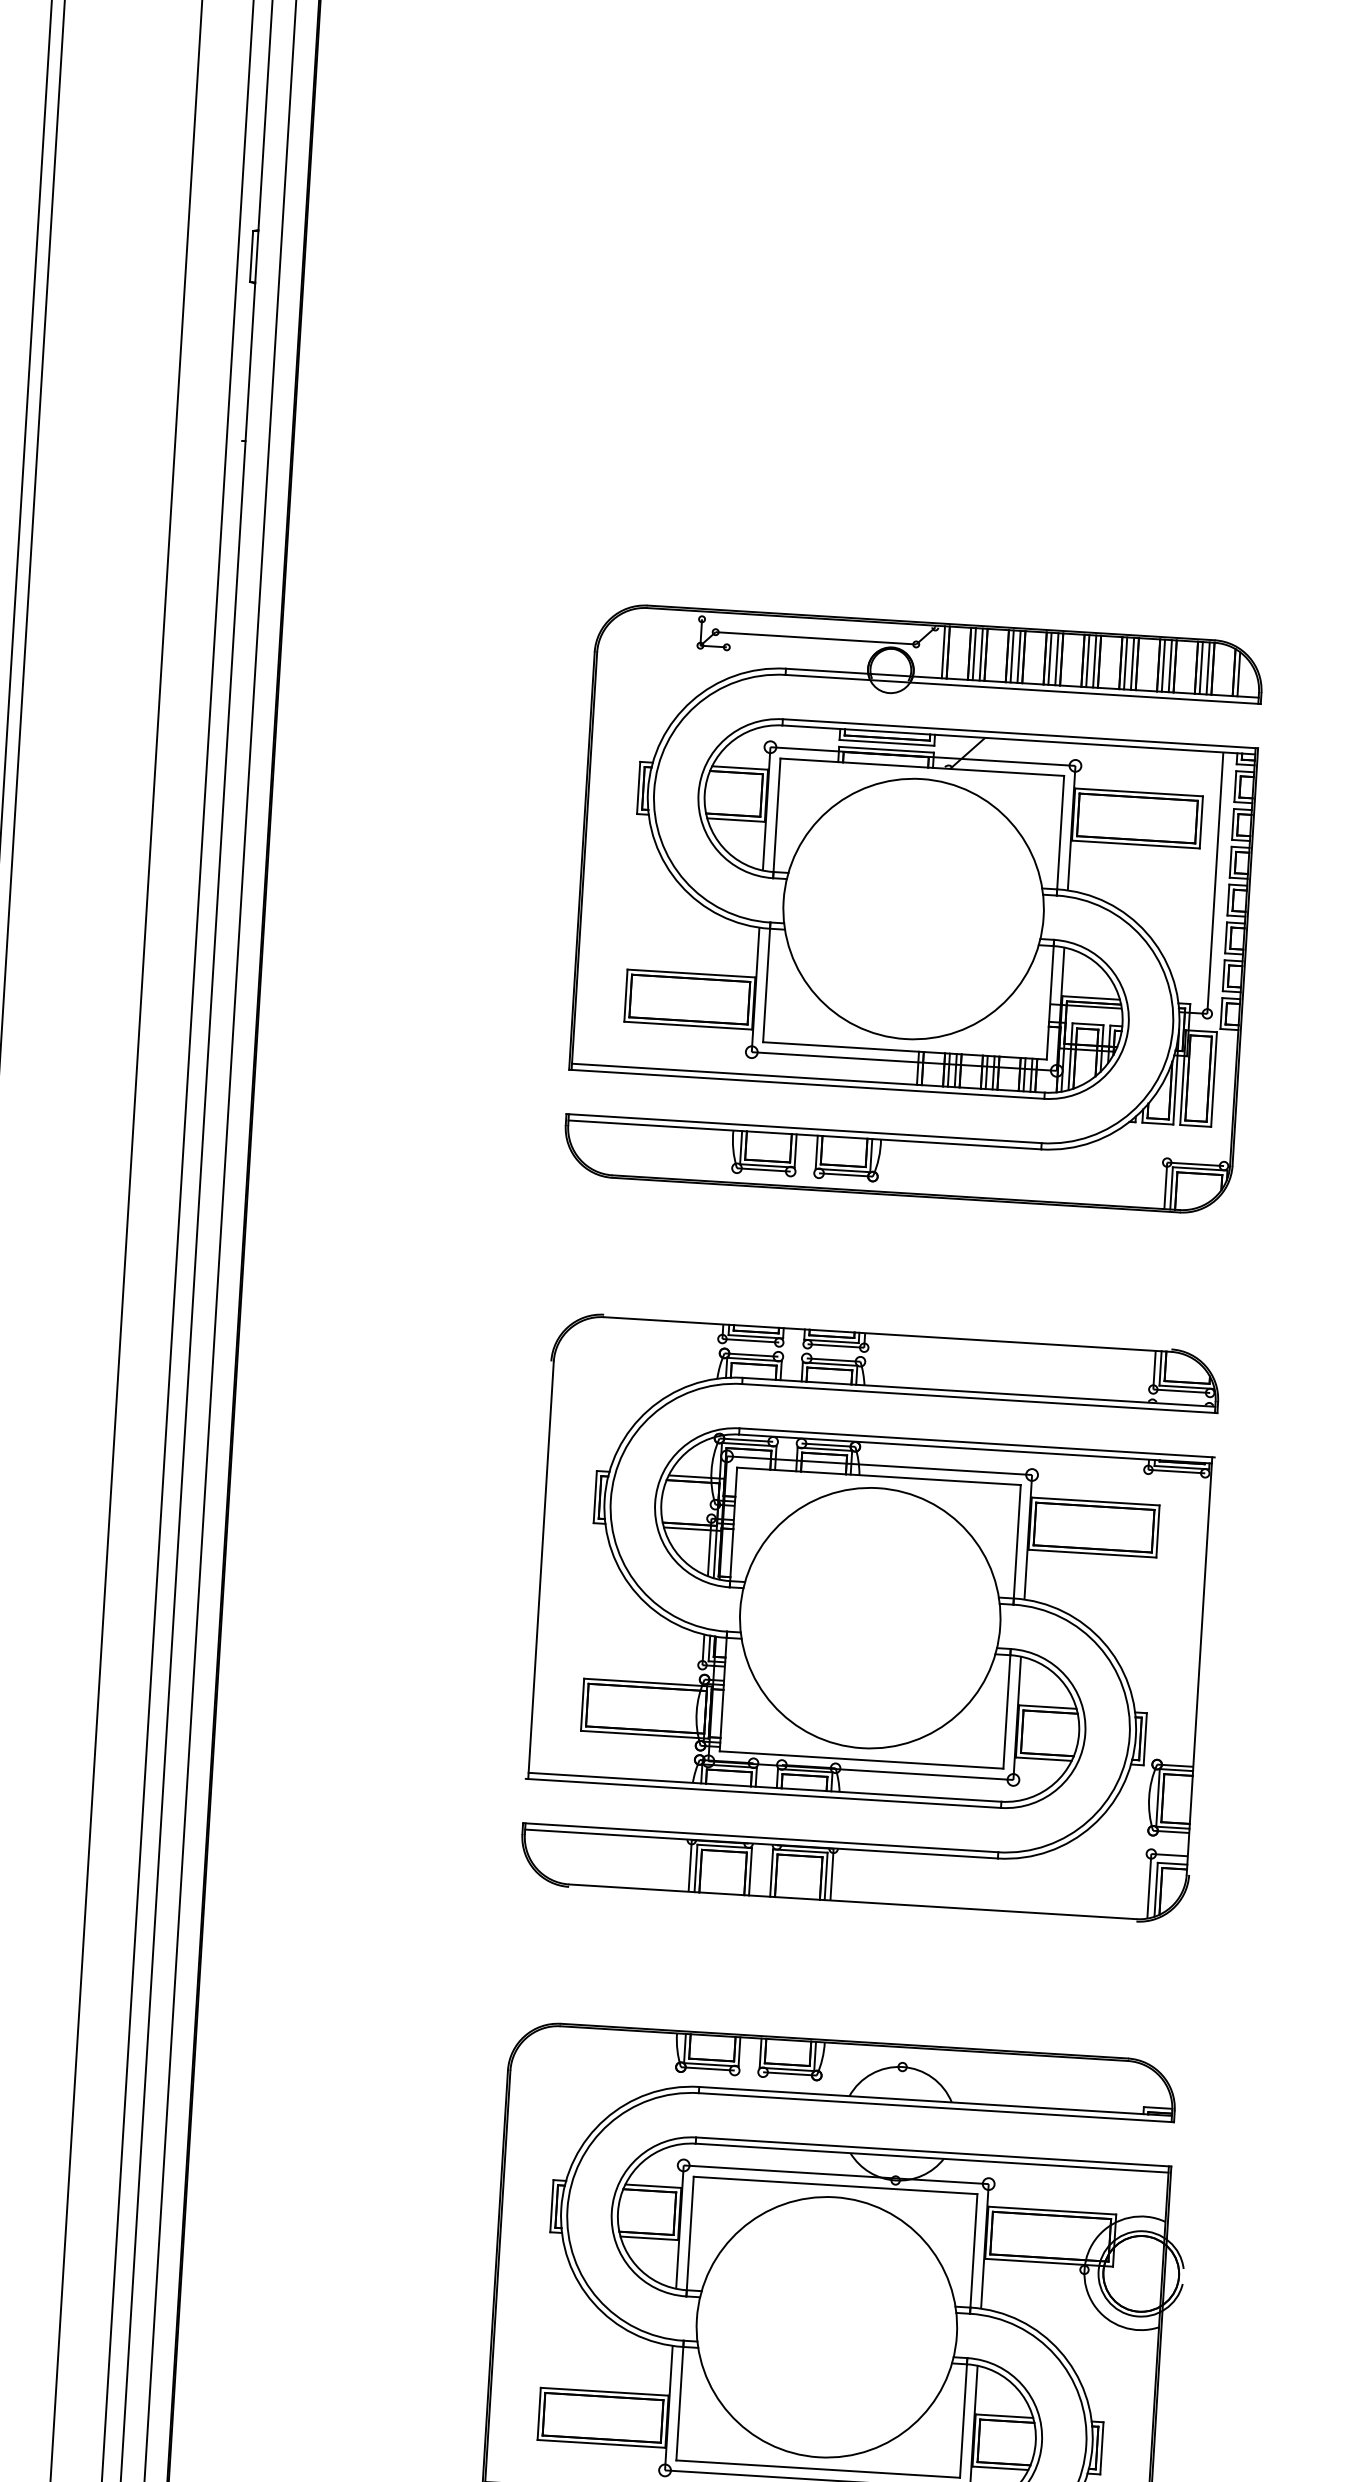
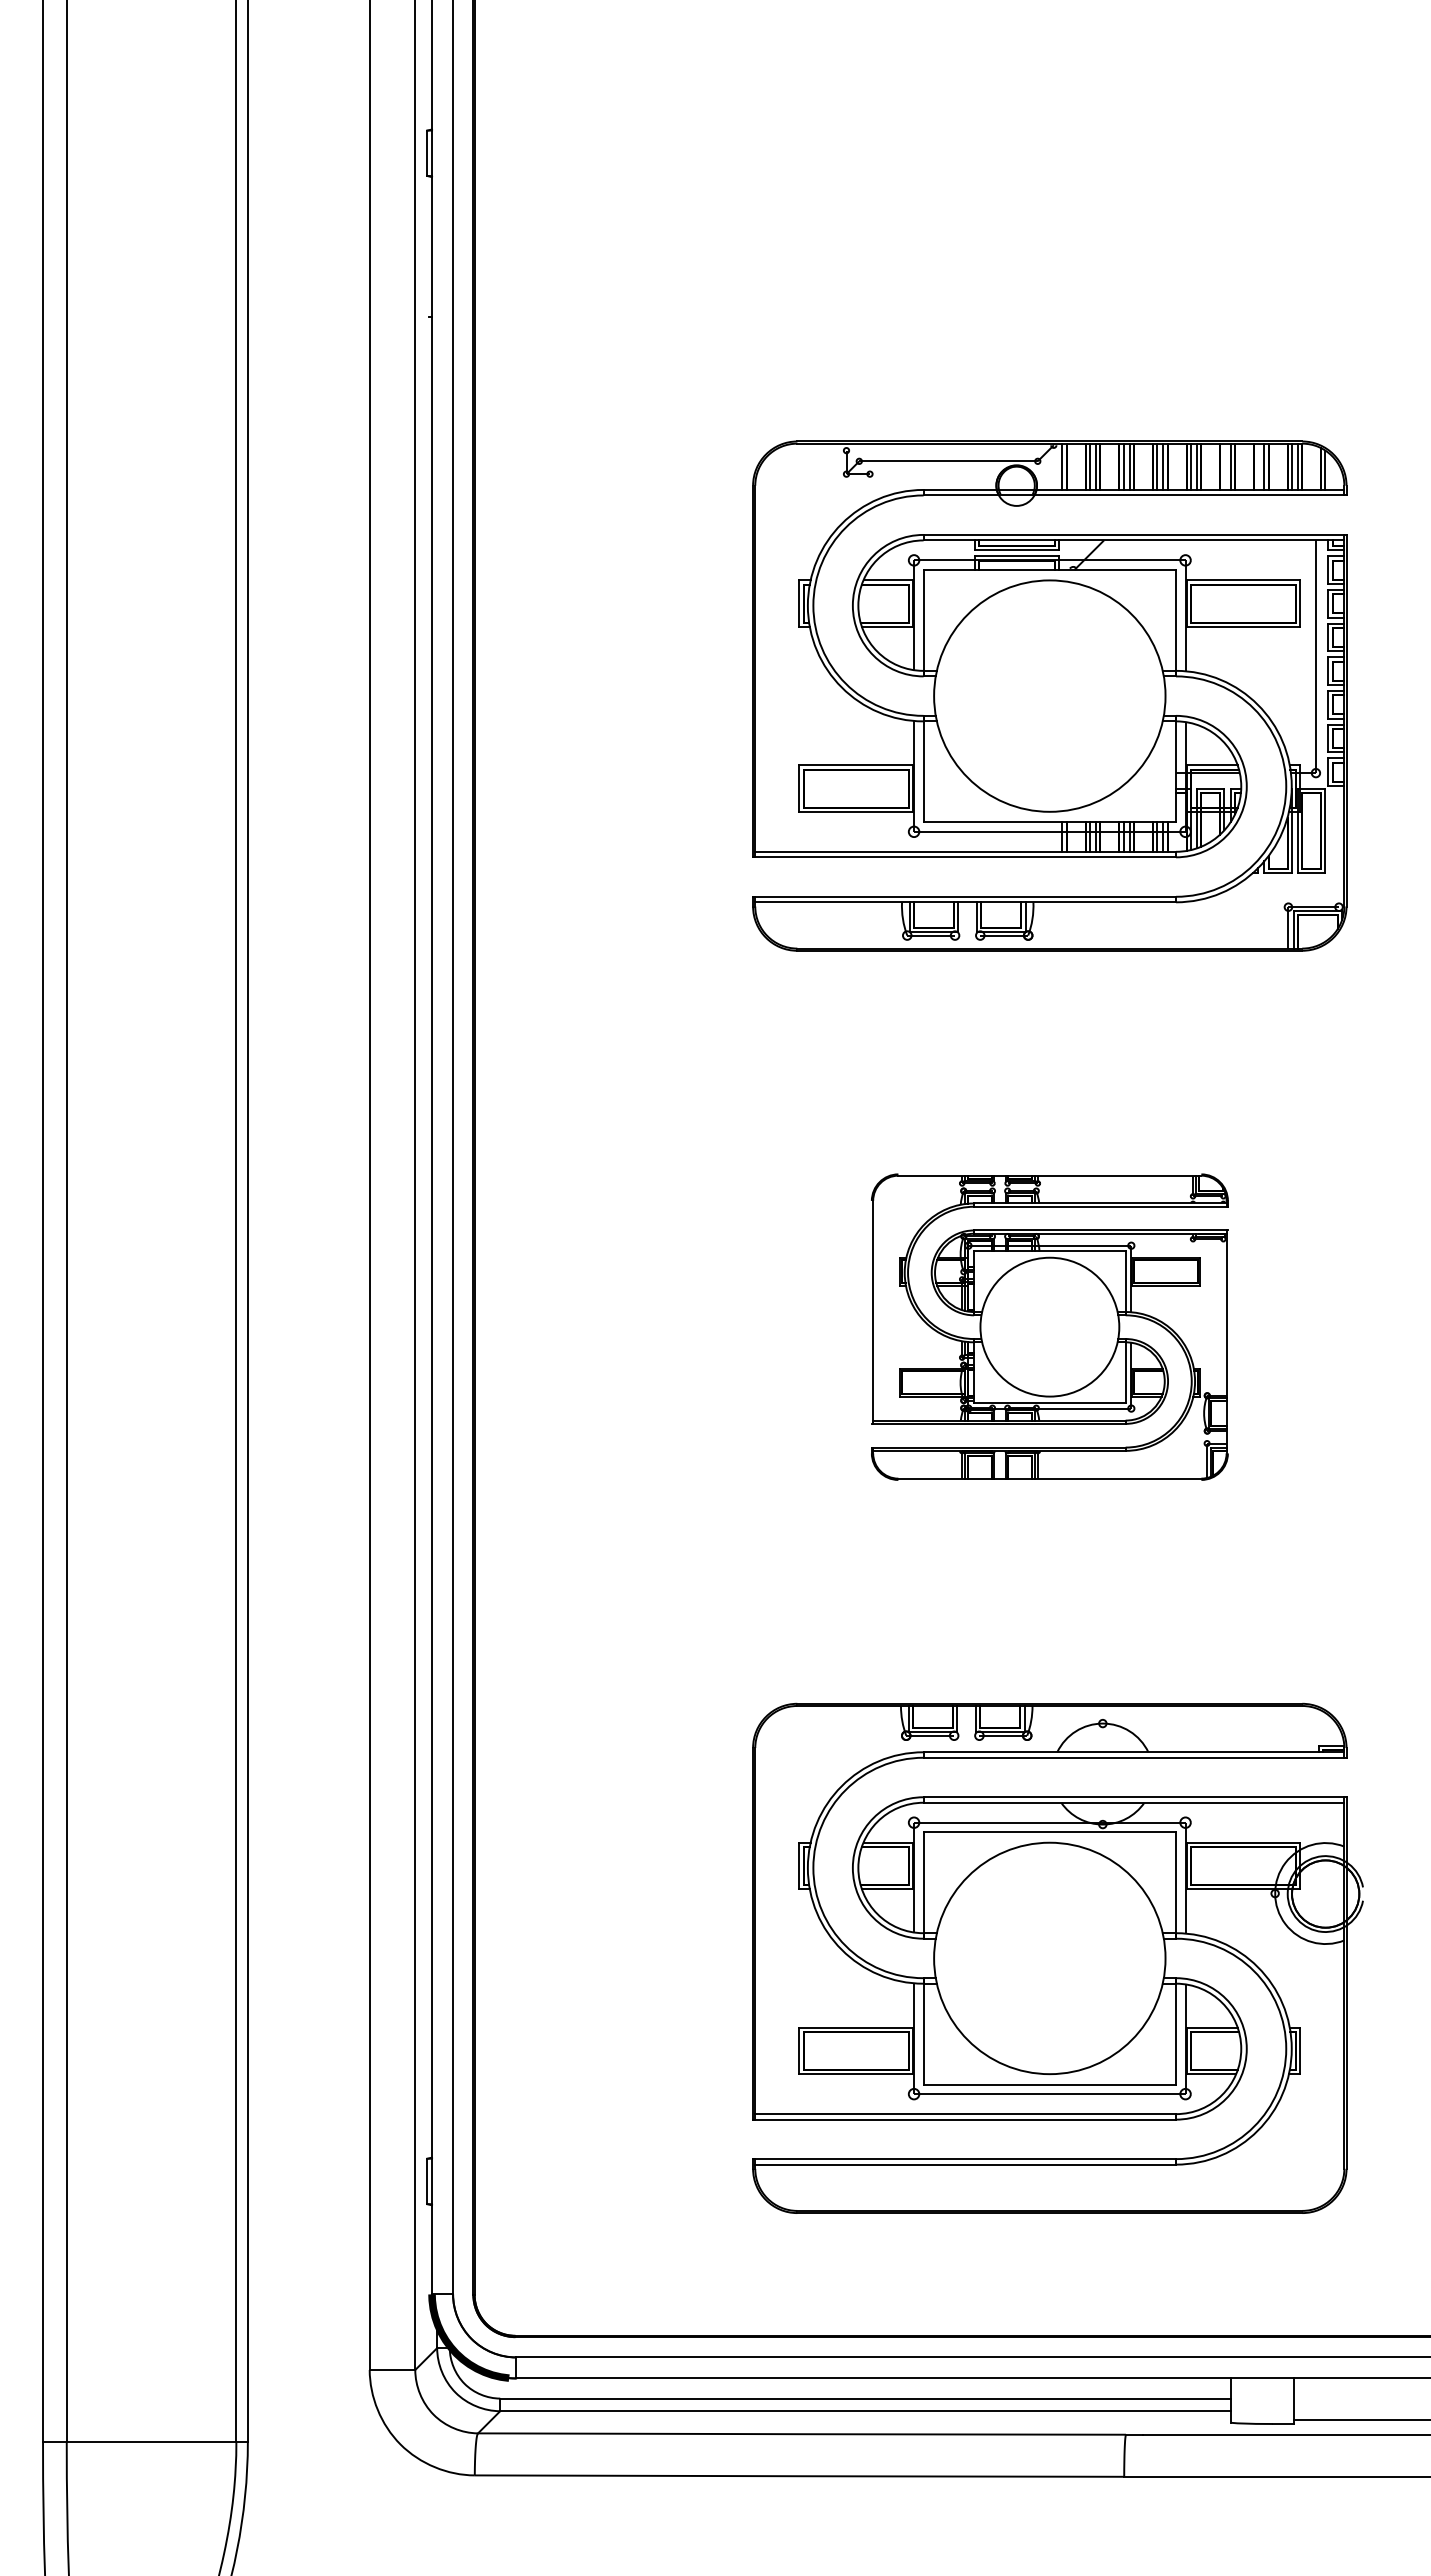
line: (1125, 663) -> (1224, 466), removed
line: (1163, 665) -> (1258, 466), removed
part: (869, 1617) -> (1049, 1326), size x0.6

